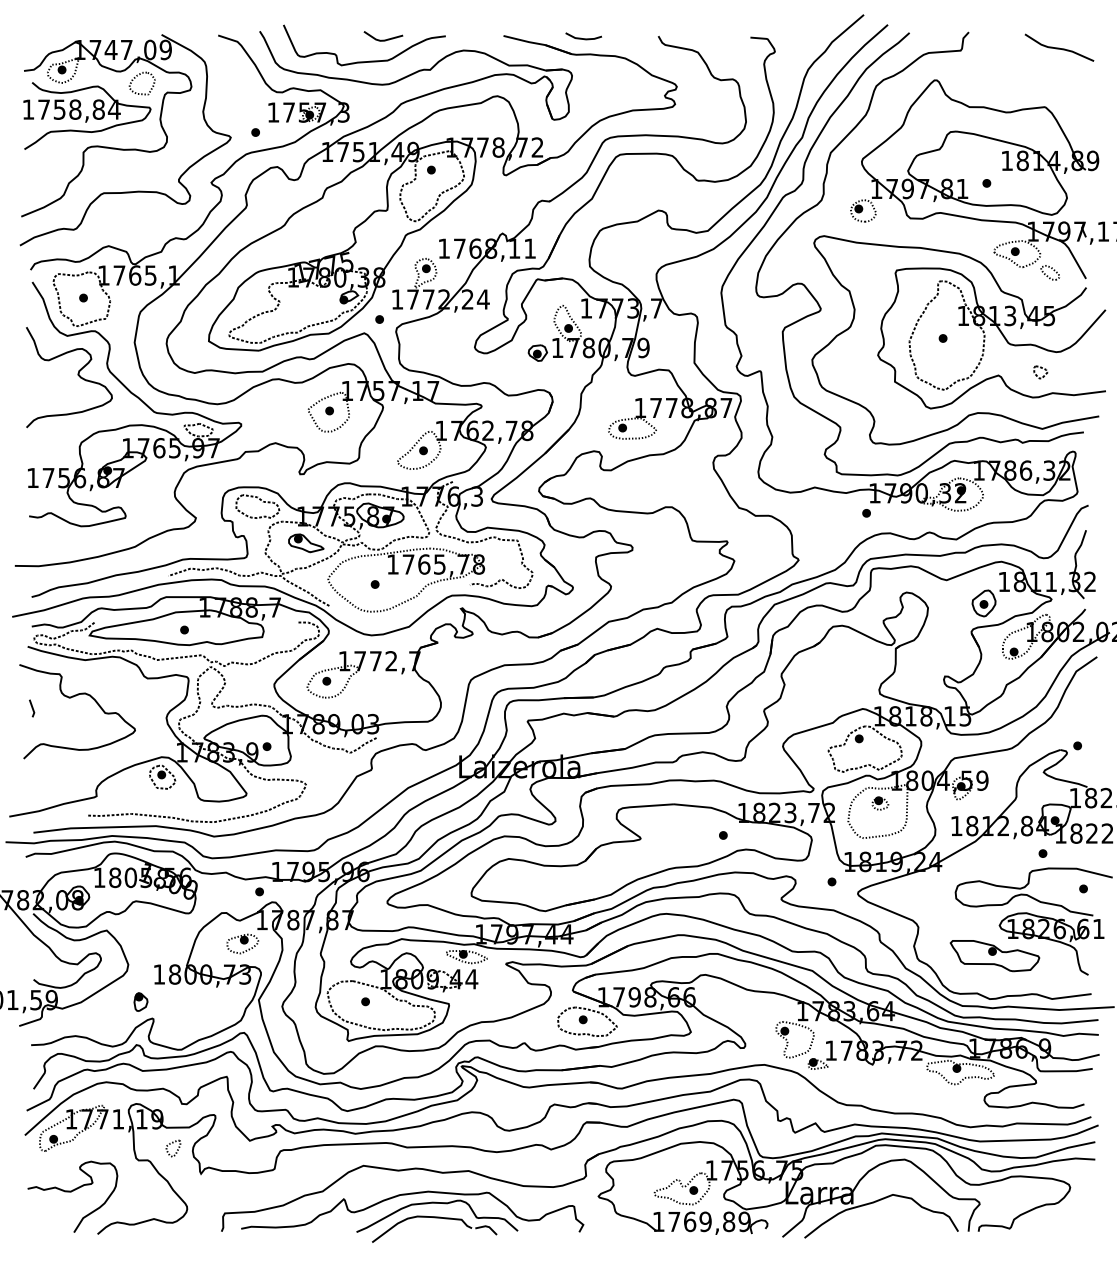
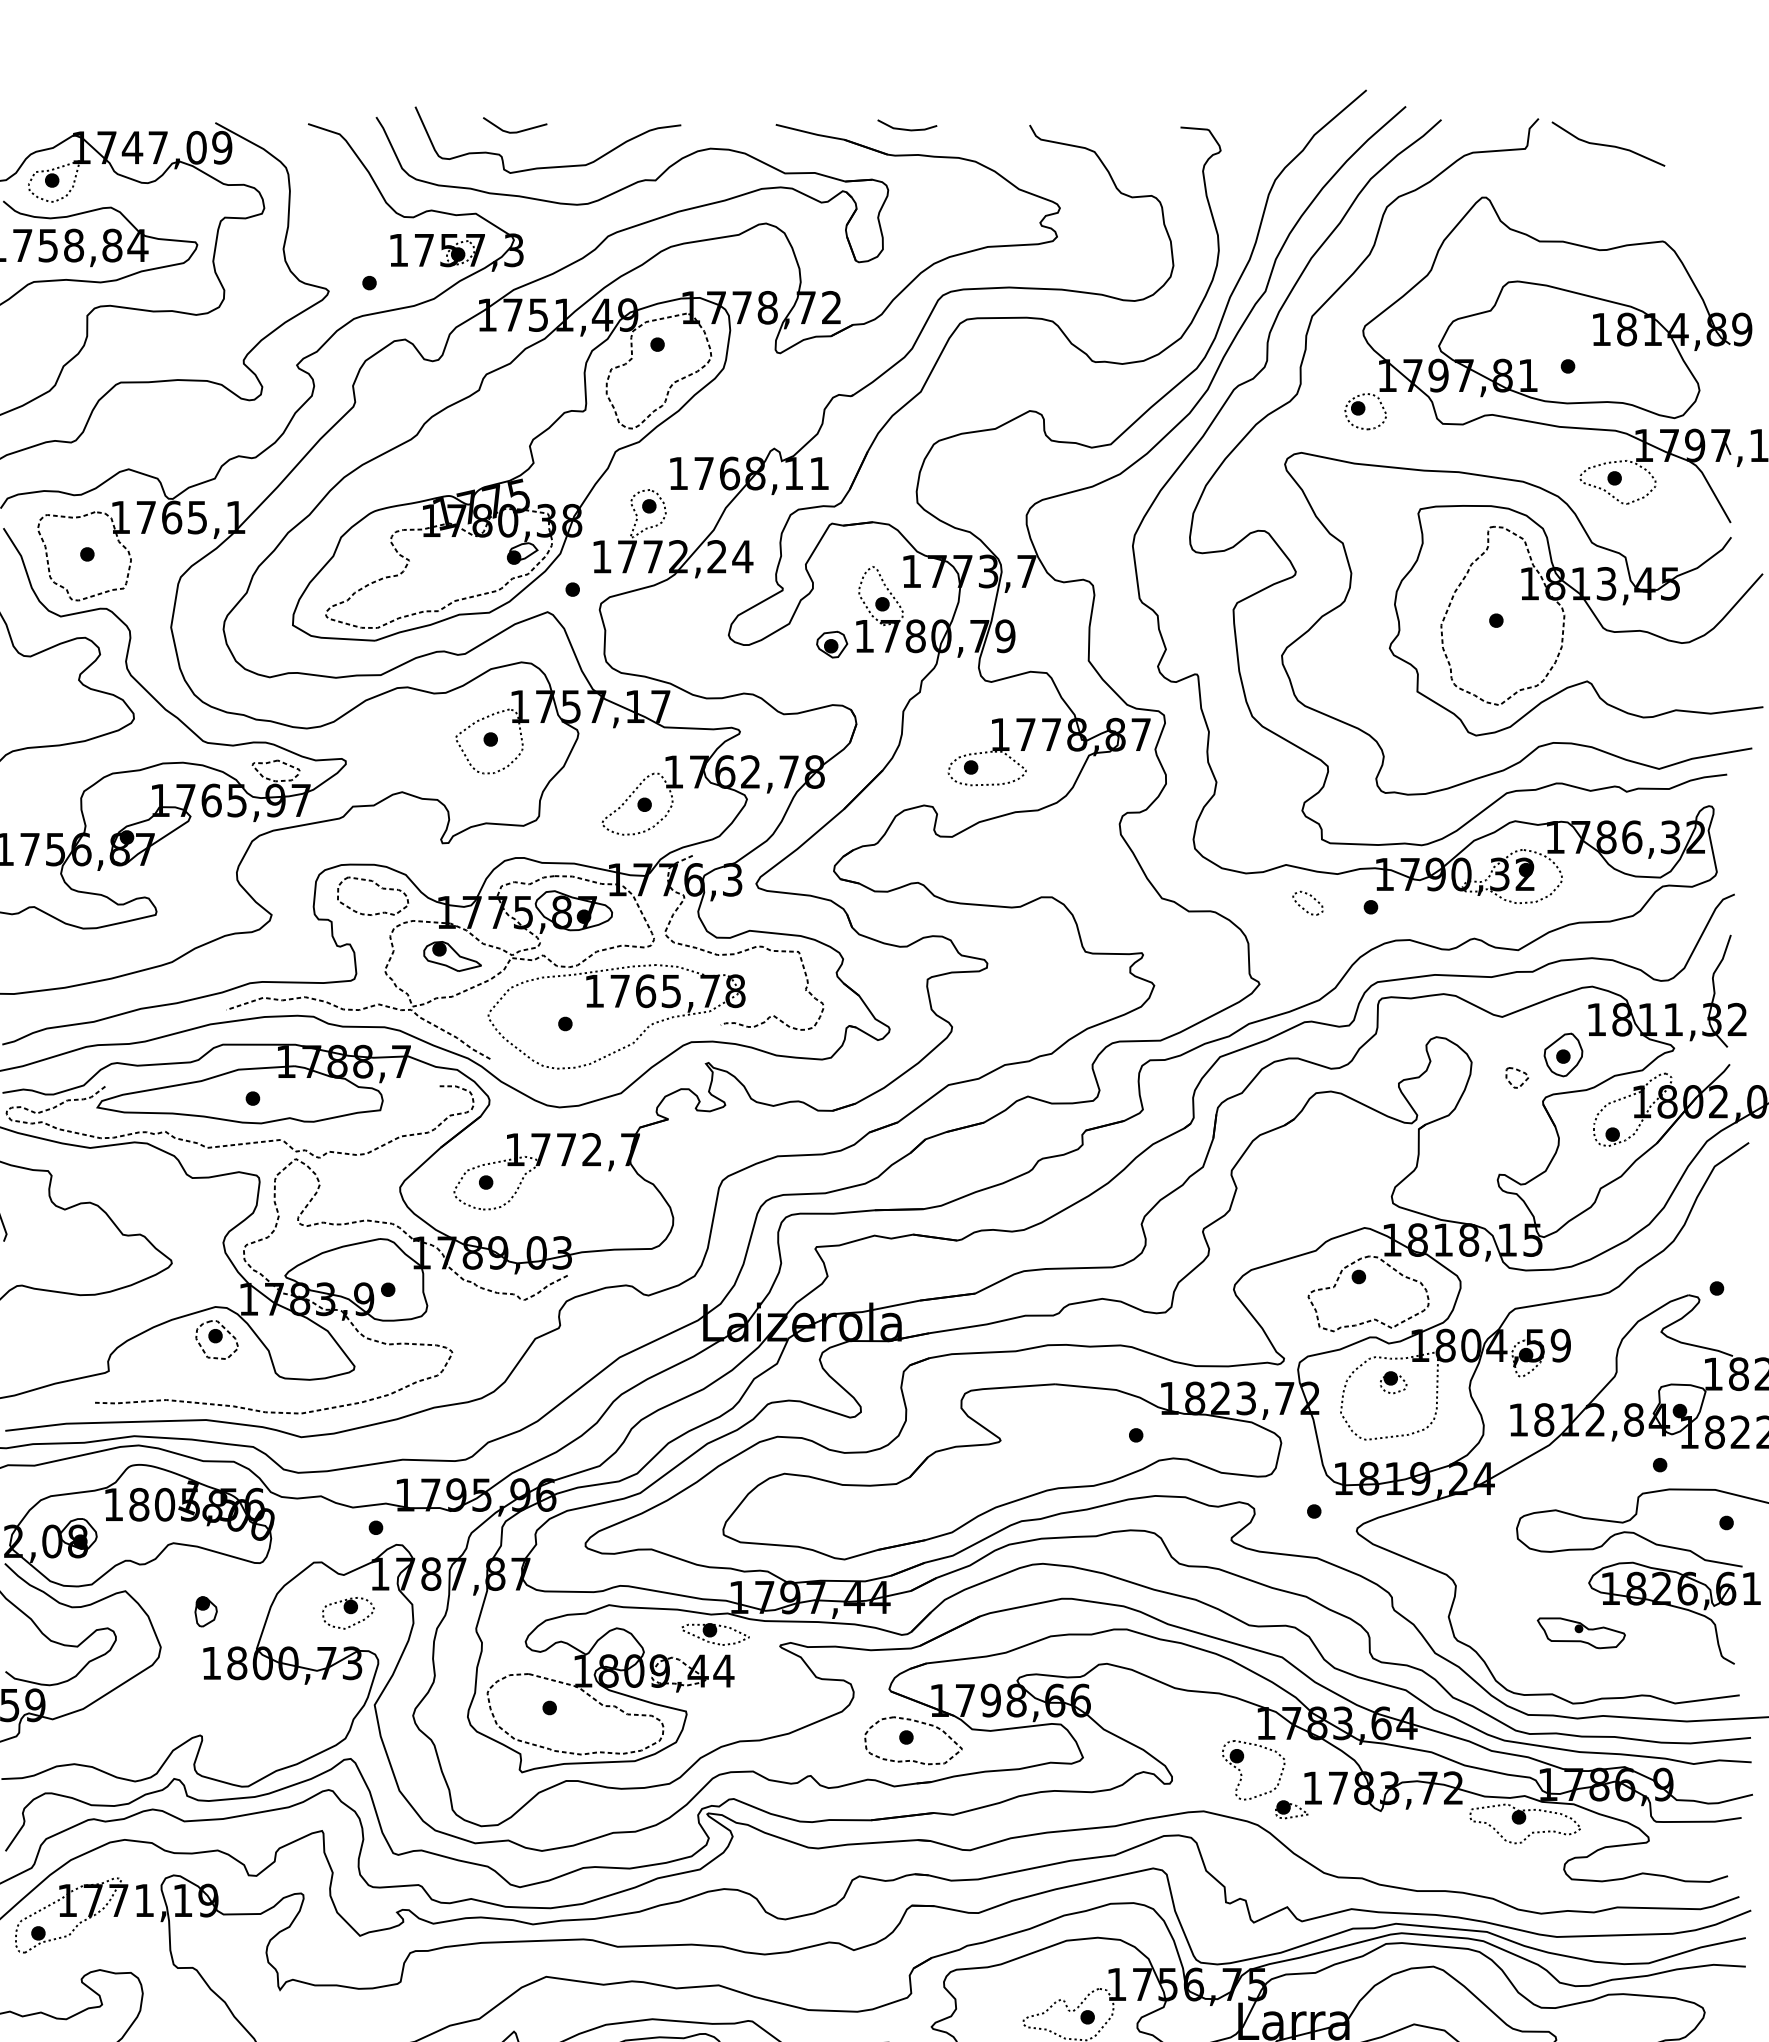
line: (383, 39) -> (515, 130), moved
curve: (1059, 47) -> (1608, 143), moved
part: (135, 78) -> (172, 194), removed
part: (1049, 272) -> (1306, 902), moved
part: (1040, 372) -> (1516, 1078), moved
part: (994, 956) -> (1580, 1633), size x0.6
part: (140, 1001) -> (205, 1610), moved
part: (173, 1148) -> (234, 1948), removed

